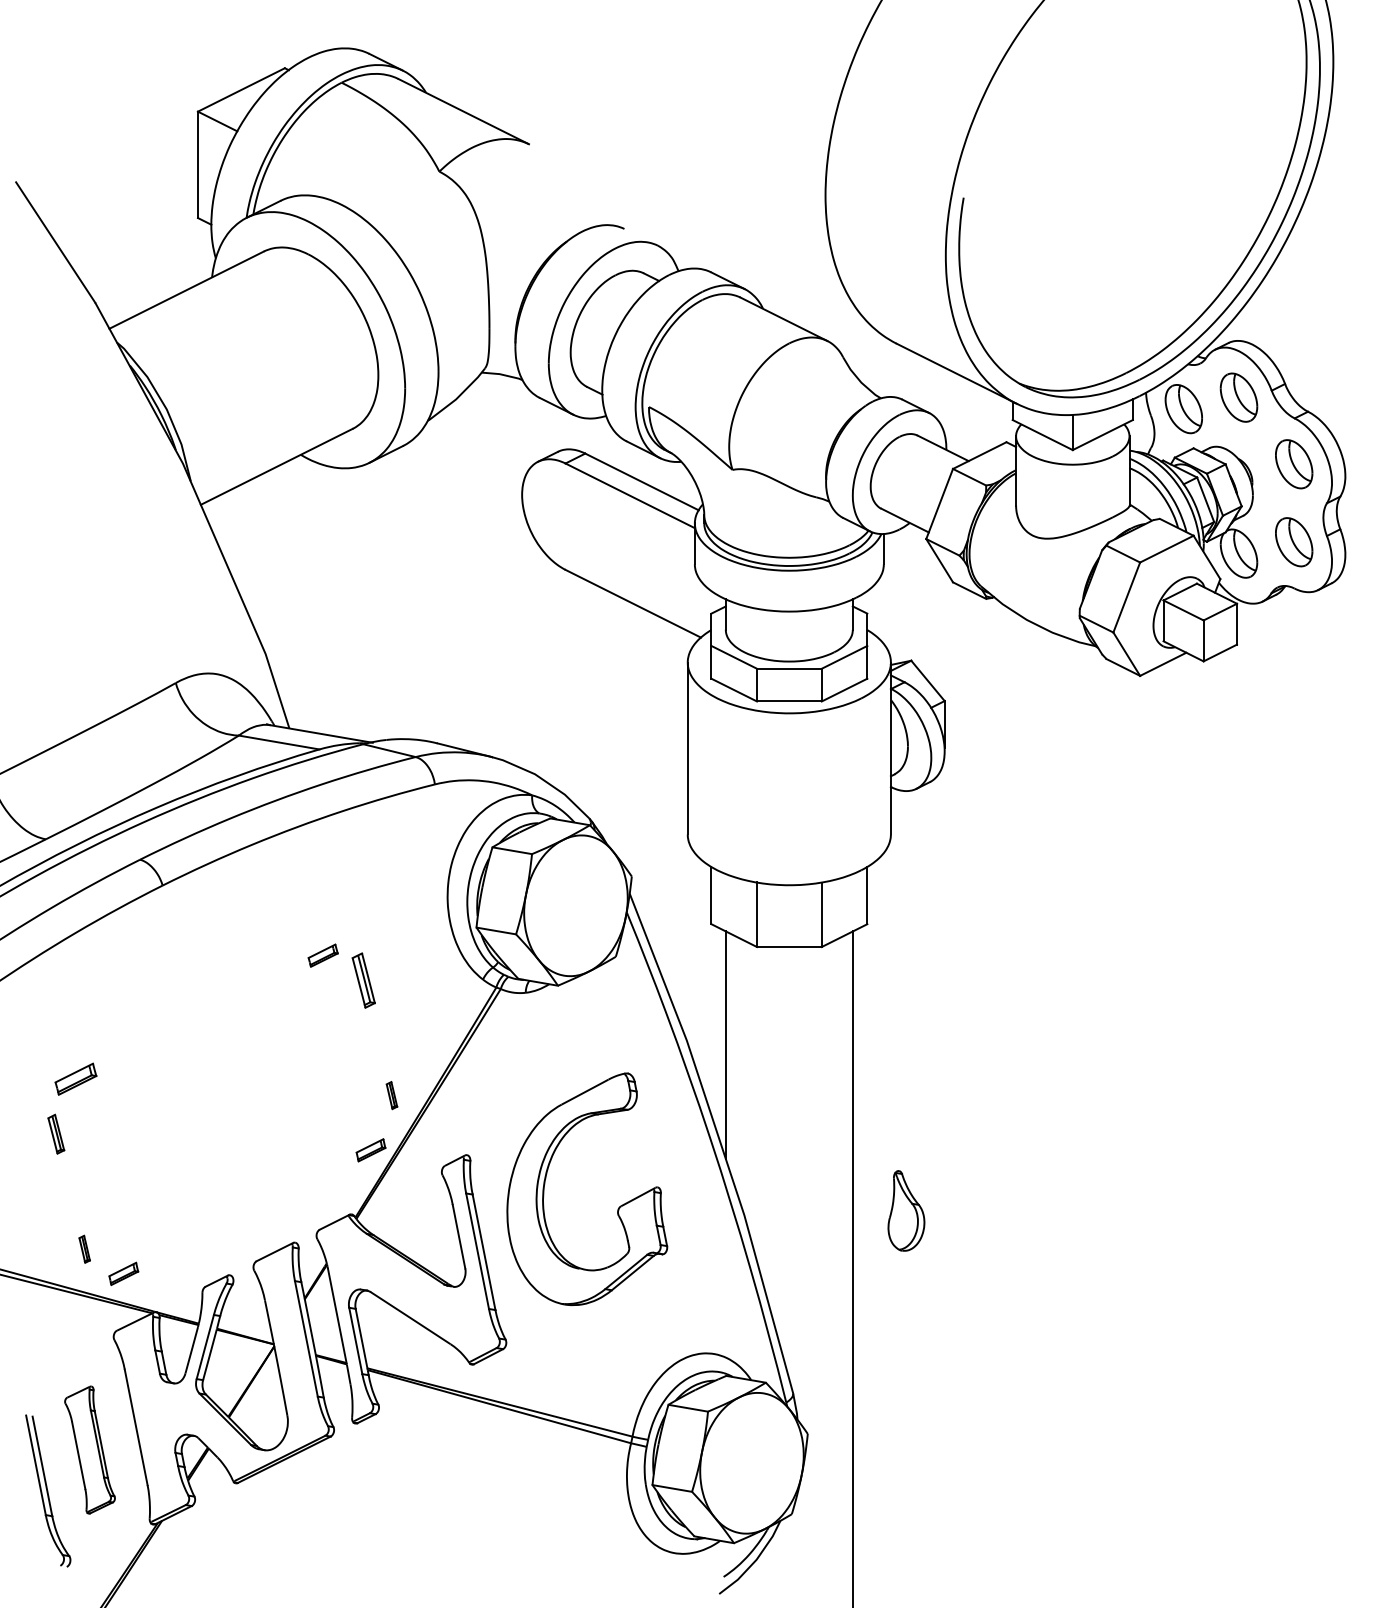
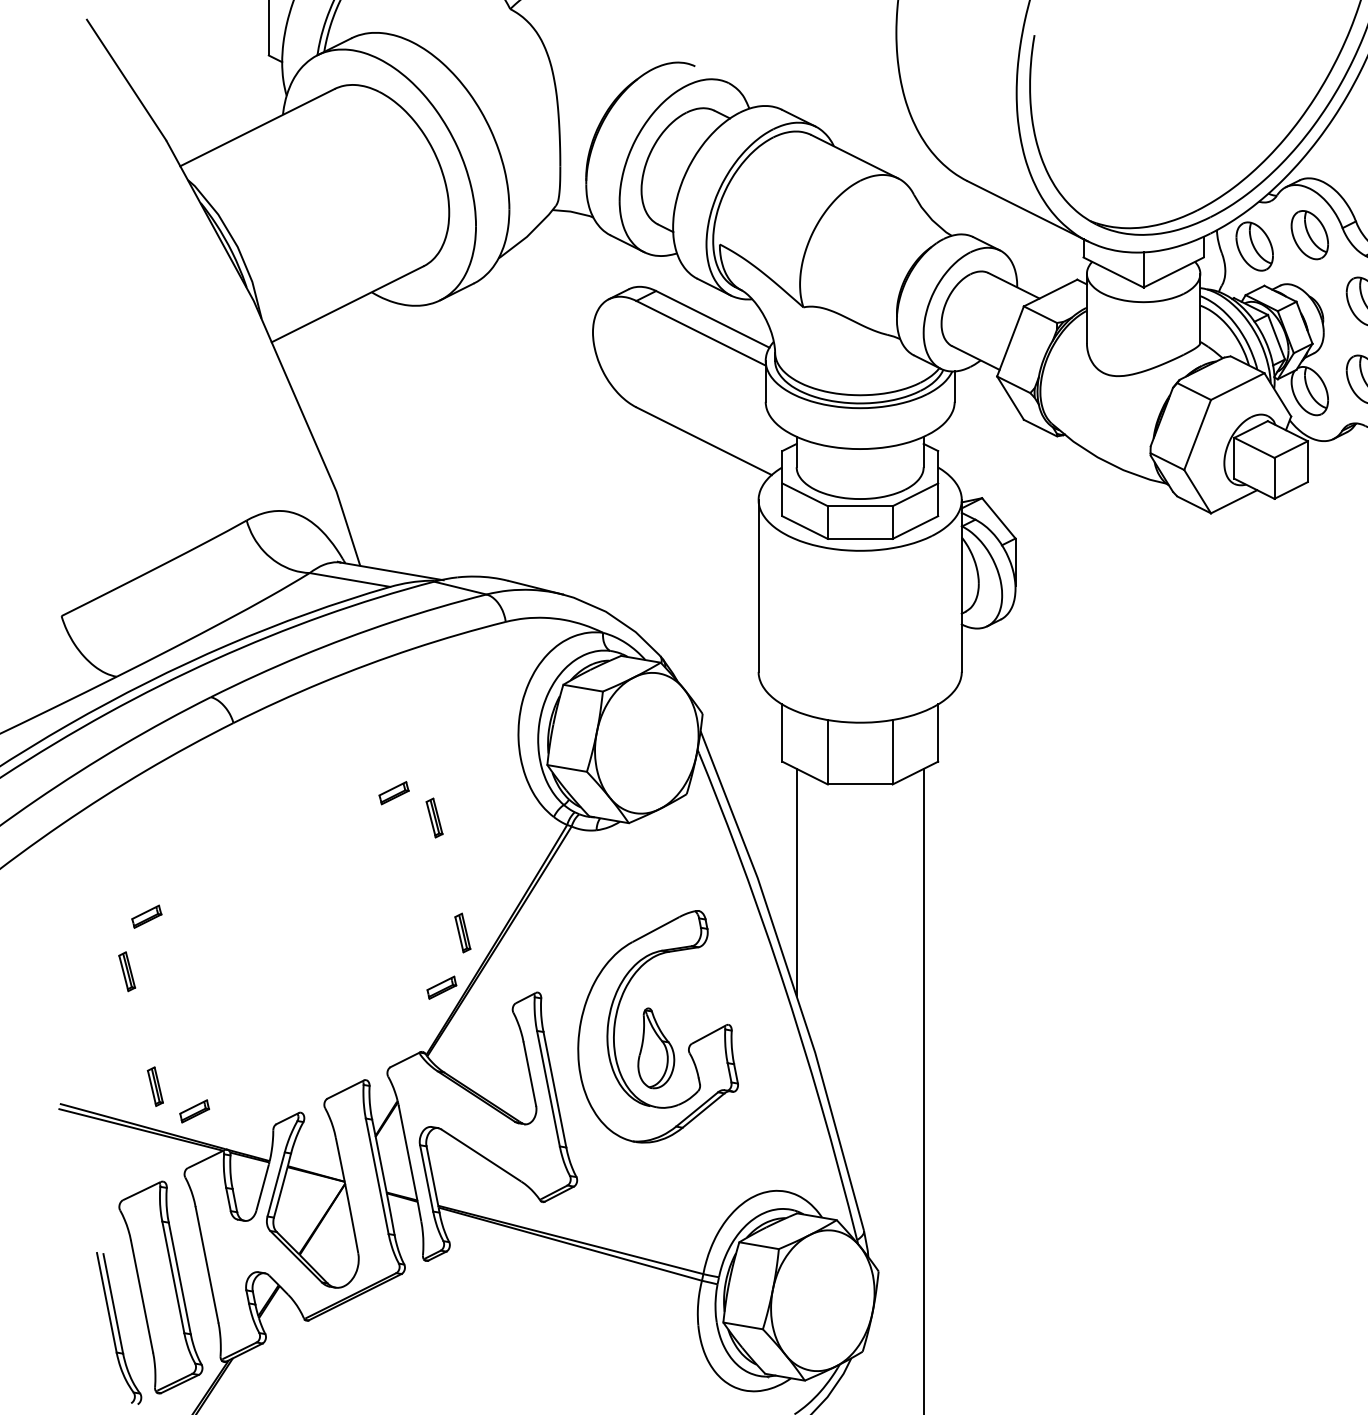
part: (363, 980) -> (434, 817), size x0.71
part: (75, 1079) -> (146, 916), size x0.71
part: (391, 1095) -> (462, 932), size x1.43
part: (906, 1210) -> (656, 1047), moved
part: (84, 1249) -> (155, 1086), size x1.43
part: (89, 1449) -> (160, 1286), size x1.67

